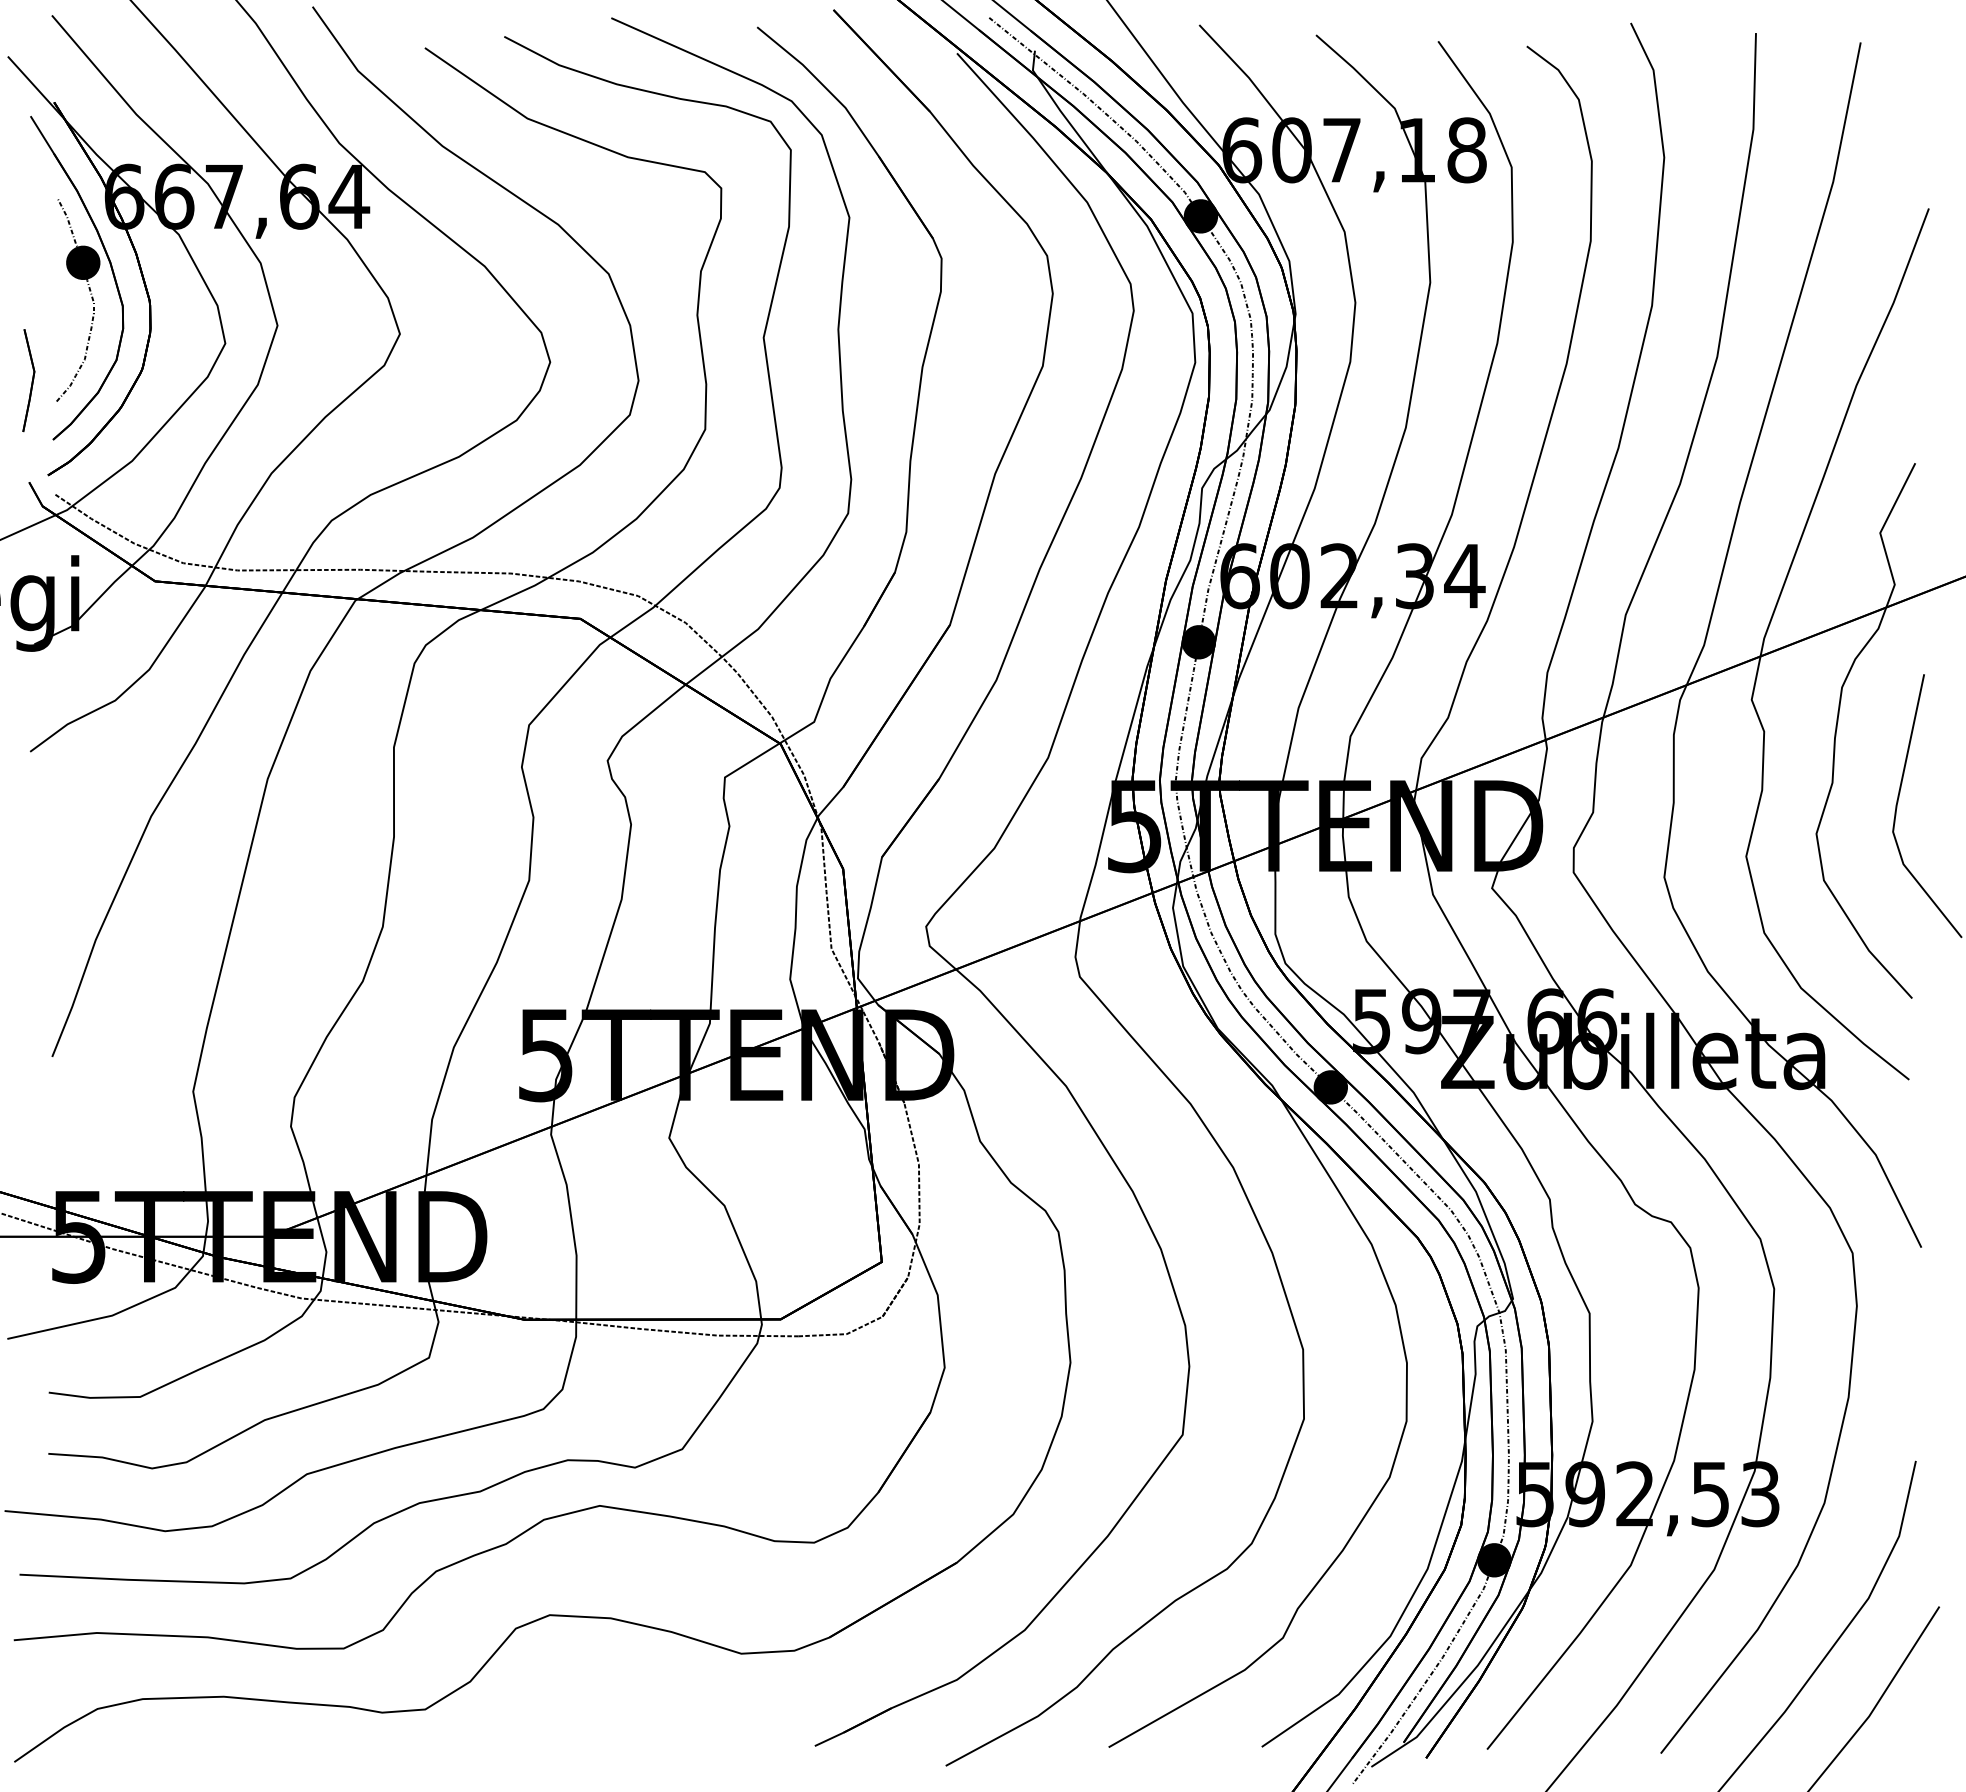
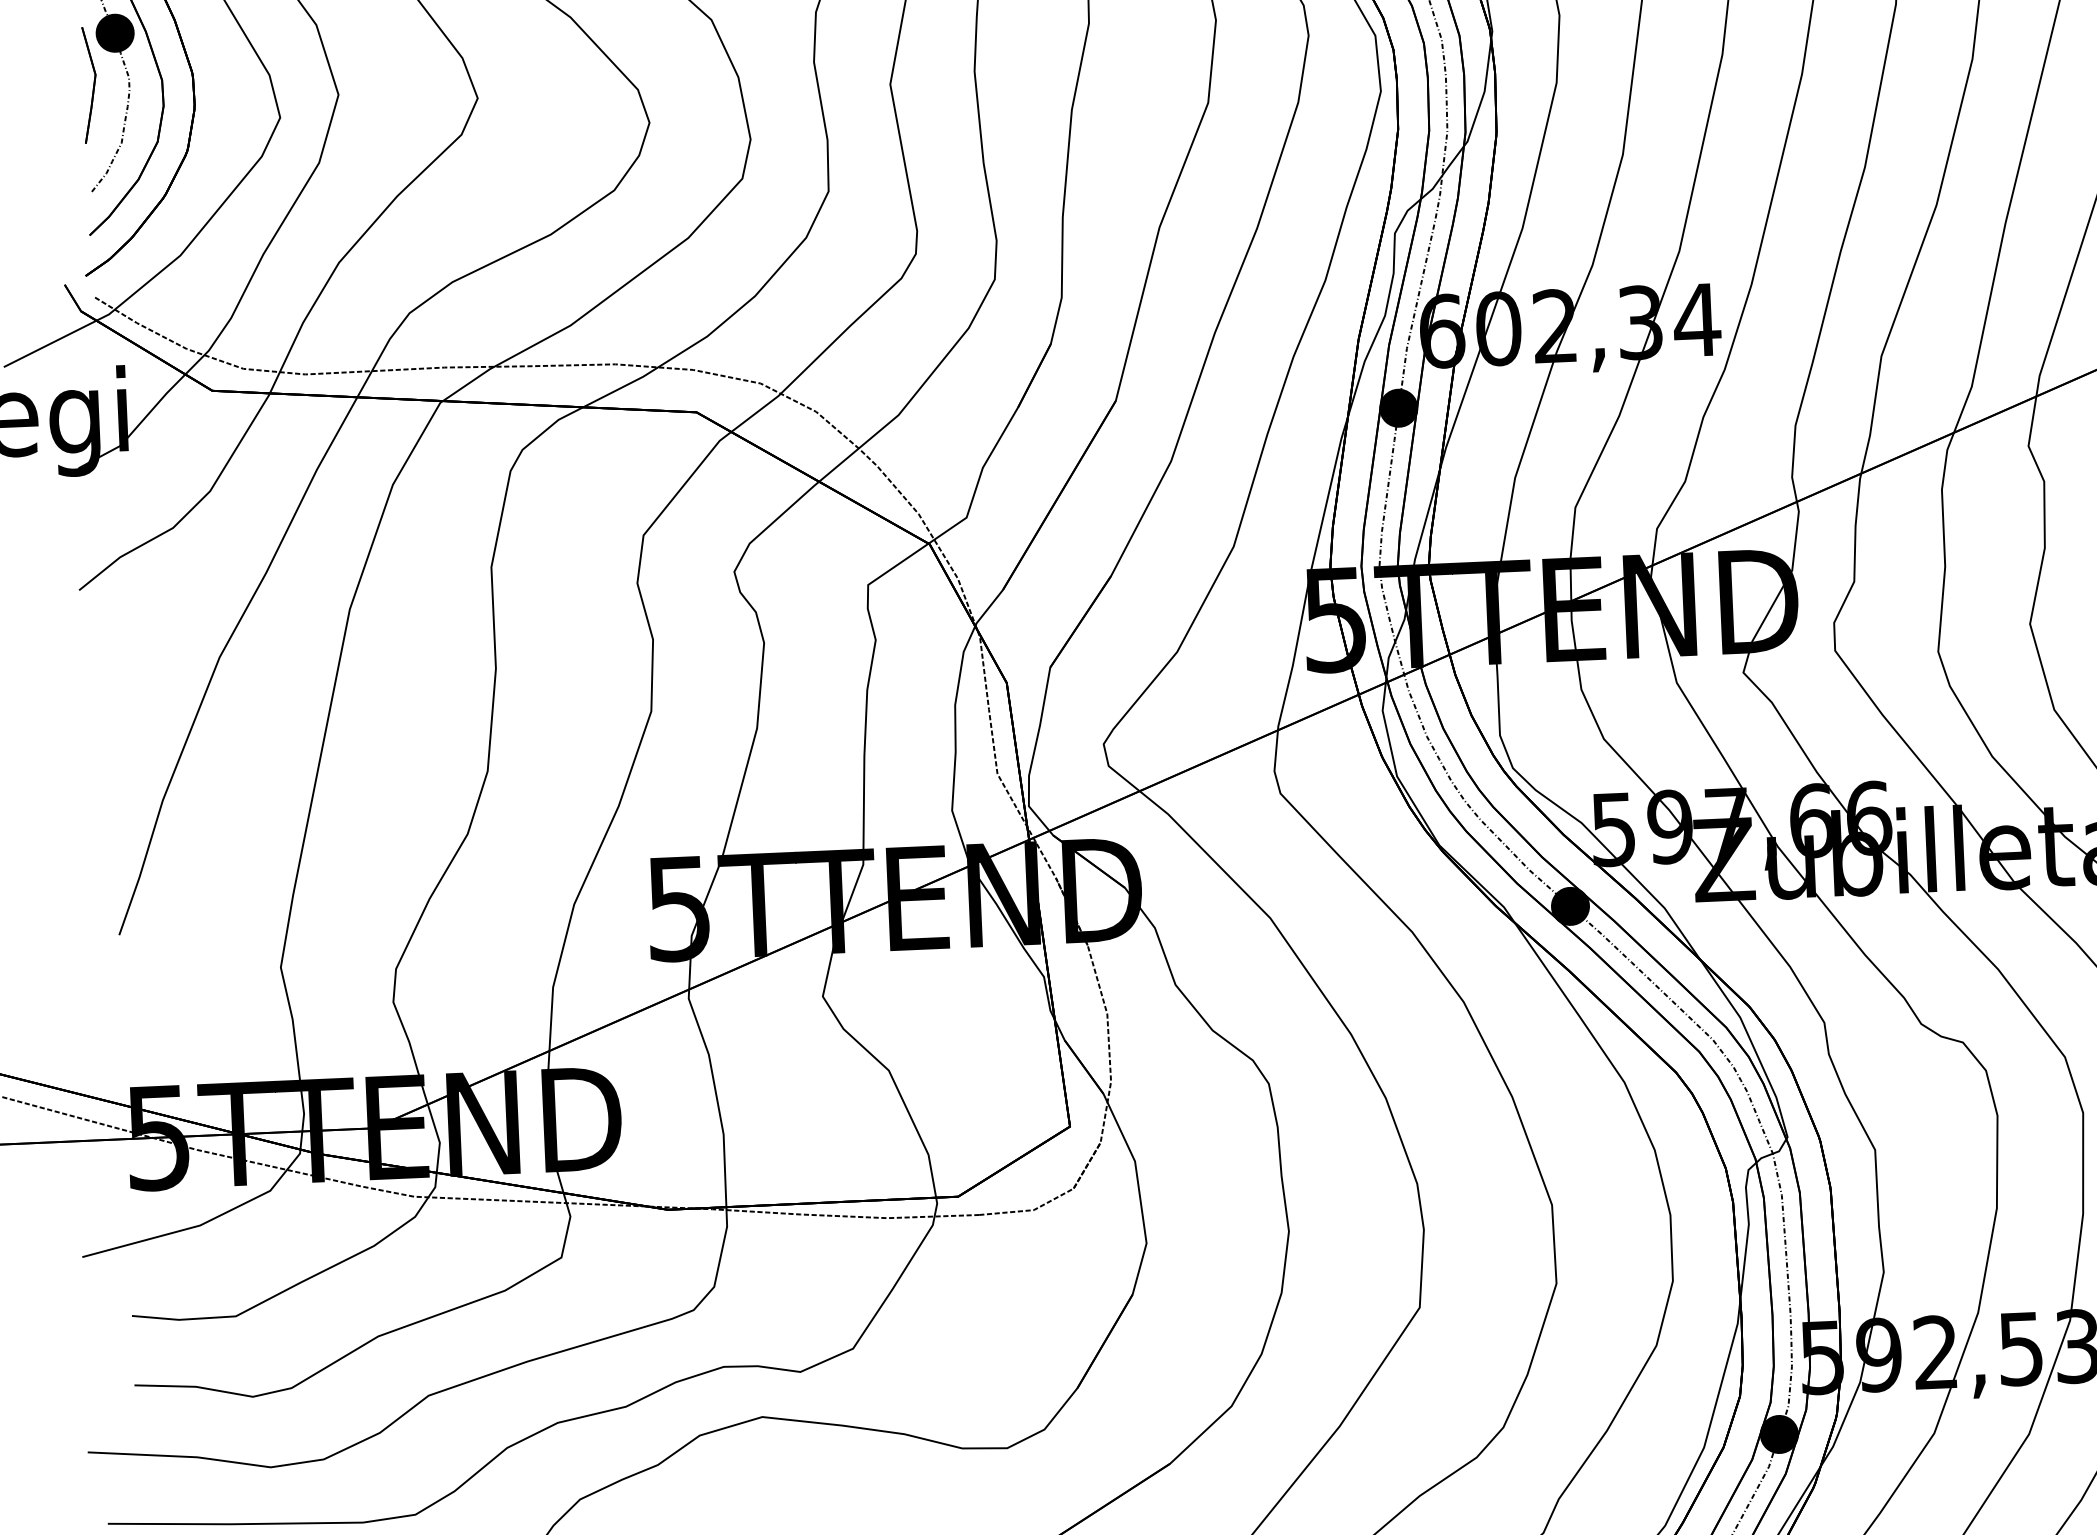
part: (28, 380) -> (89, 85), moved

